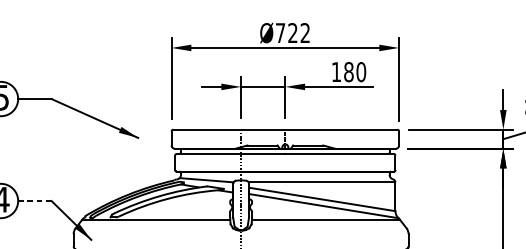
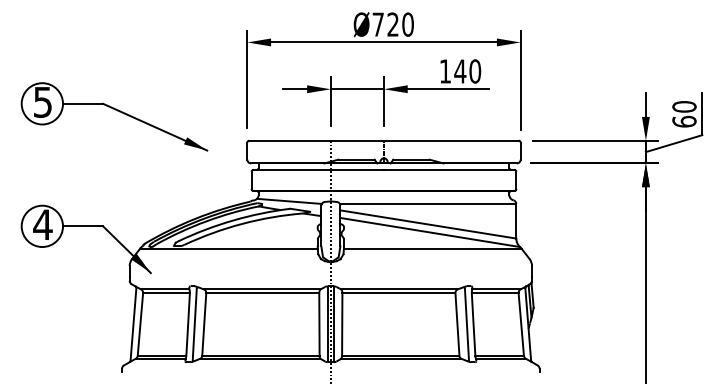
text: (304, 33) -> (407, 24), Ø722 -> Ø720
text: (349, 72) -> (460, 71), 180 -> 140
line: (35, 201) -> (83, 226), dashed -> solid

